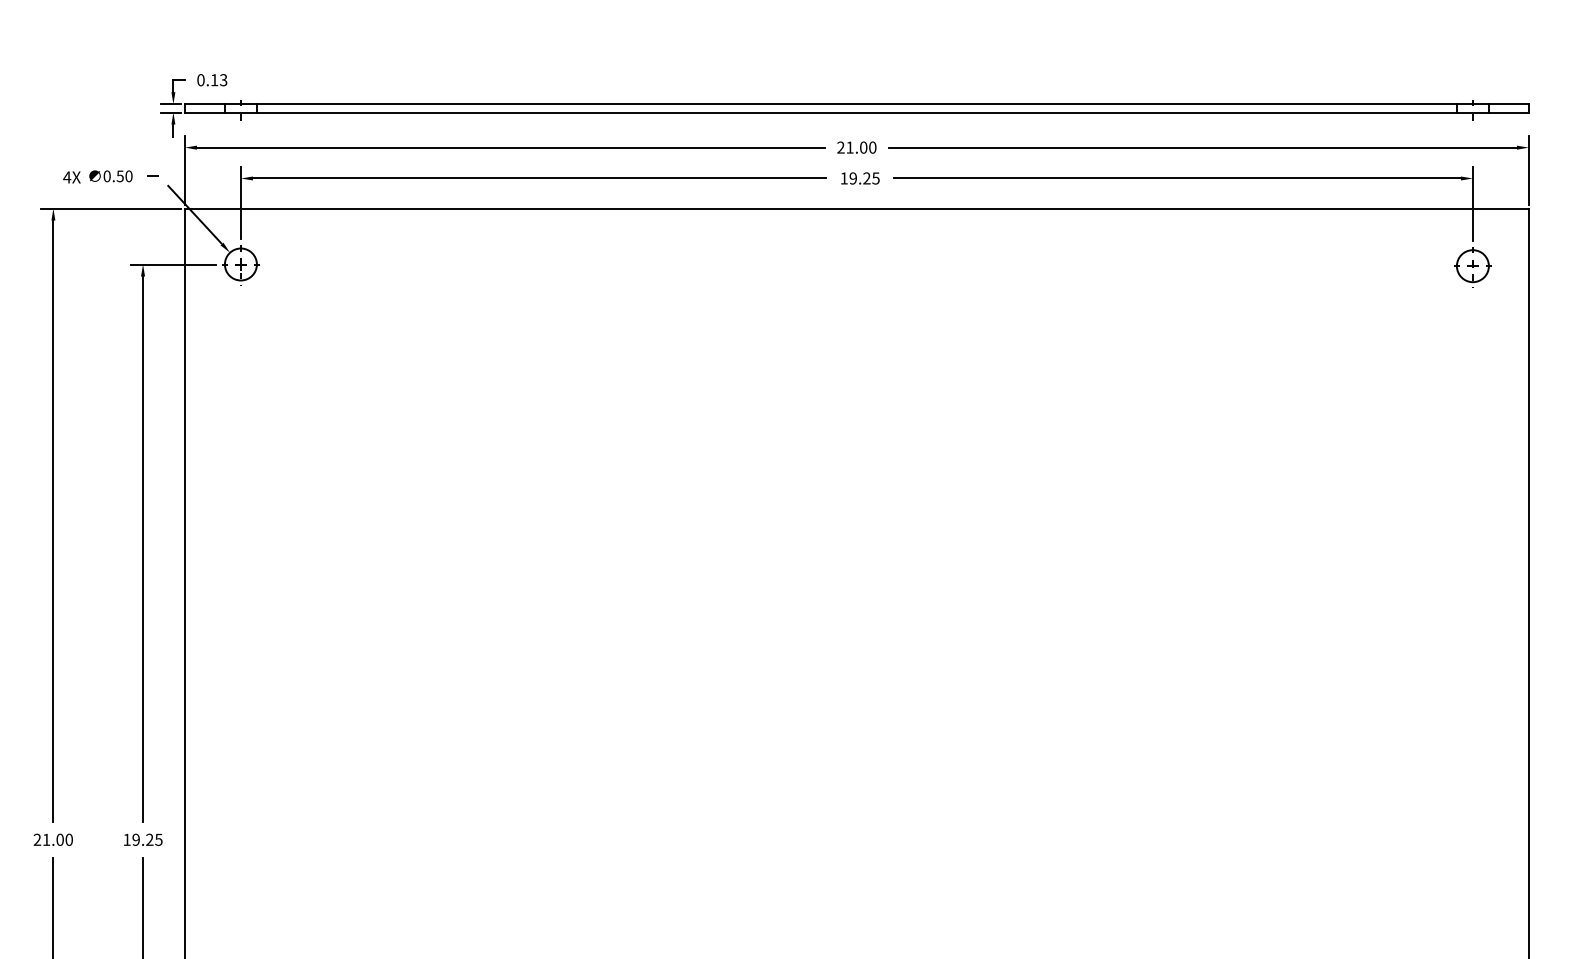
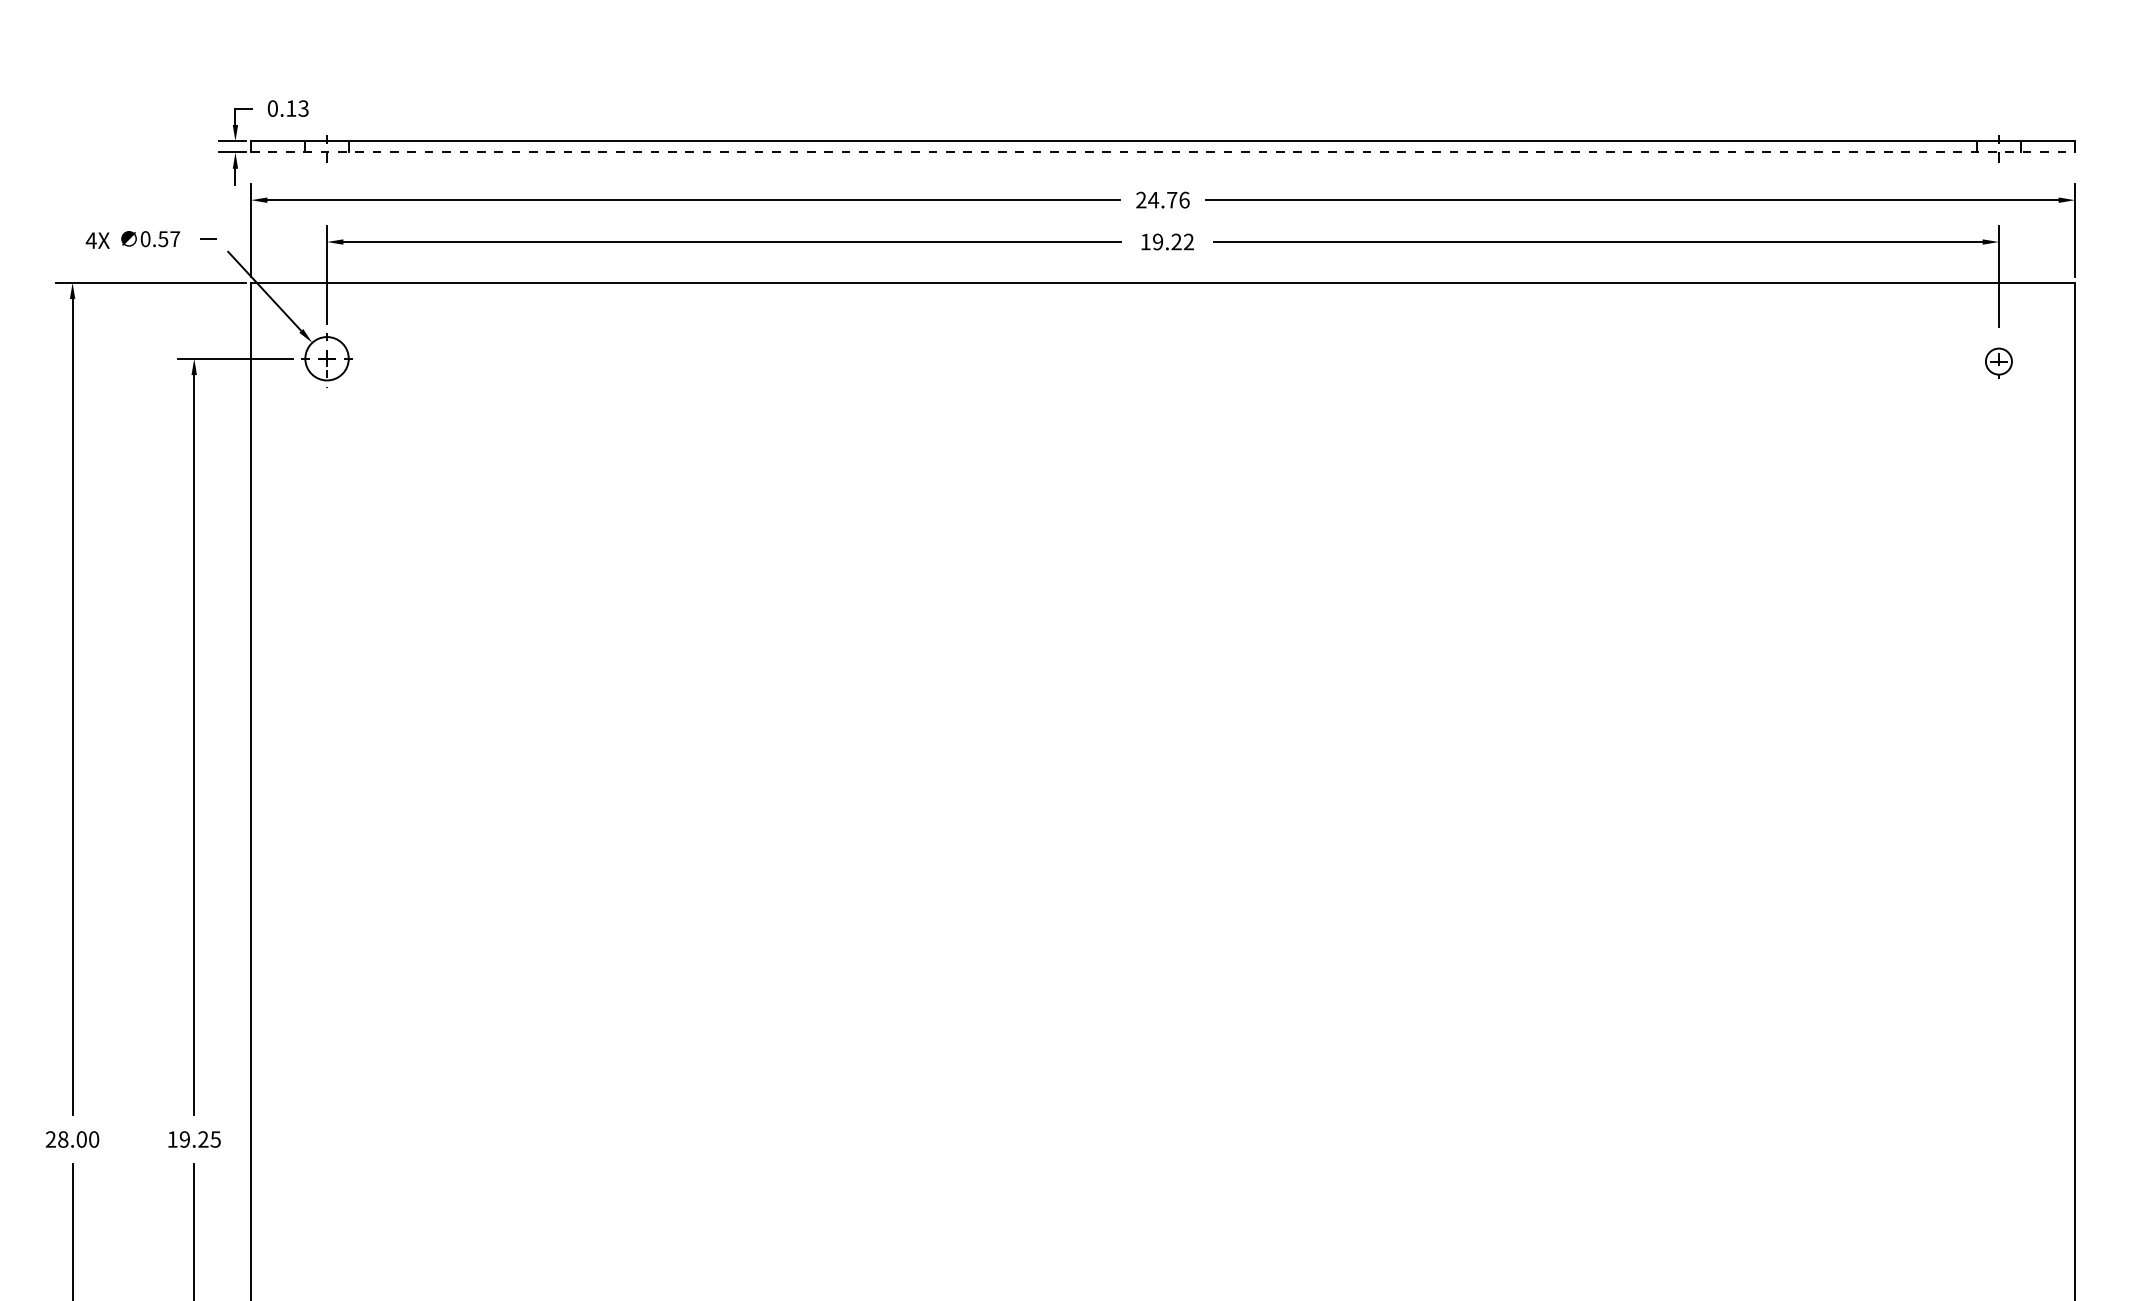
line: (856, 112) -> (1162, 152), solid -> dashed
text: (860, 147) -> (1168, 199), 21.00 -> 24.76
text: (129, 176) -> (175, 239), 0.50 -> 0.57
text: (875, 178) -> (1188, 241), 19.25 -> 19.22
part: (1472, 267) -> (1998, 362), size x0.6
text: (46, 839) -> (63, 1139), 21.00 -> 28.00

